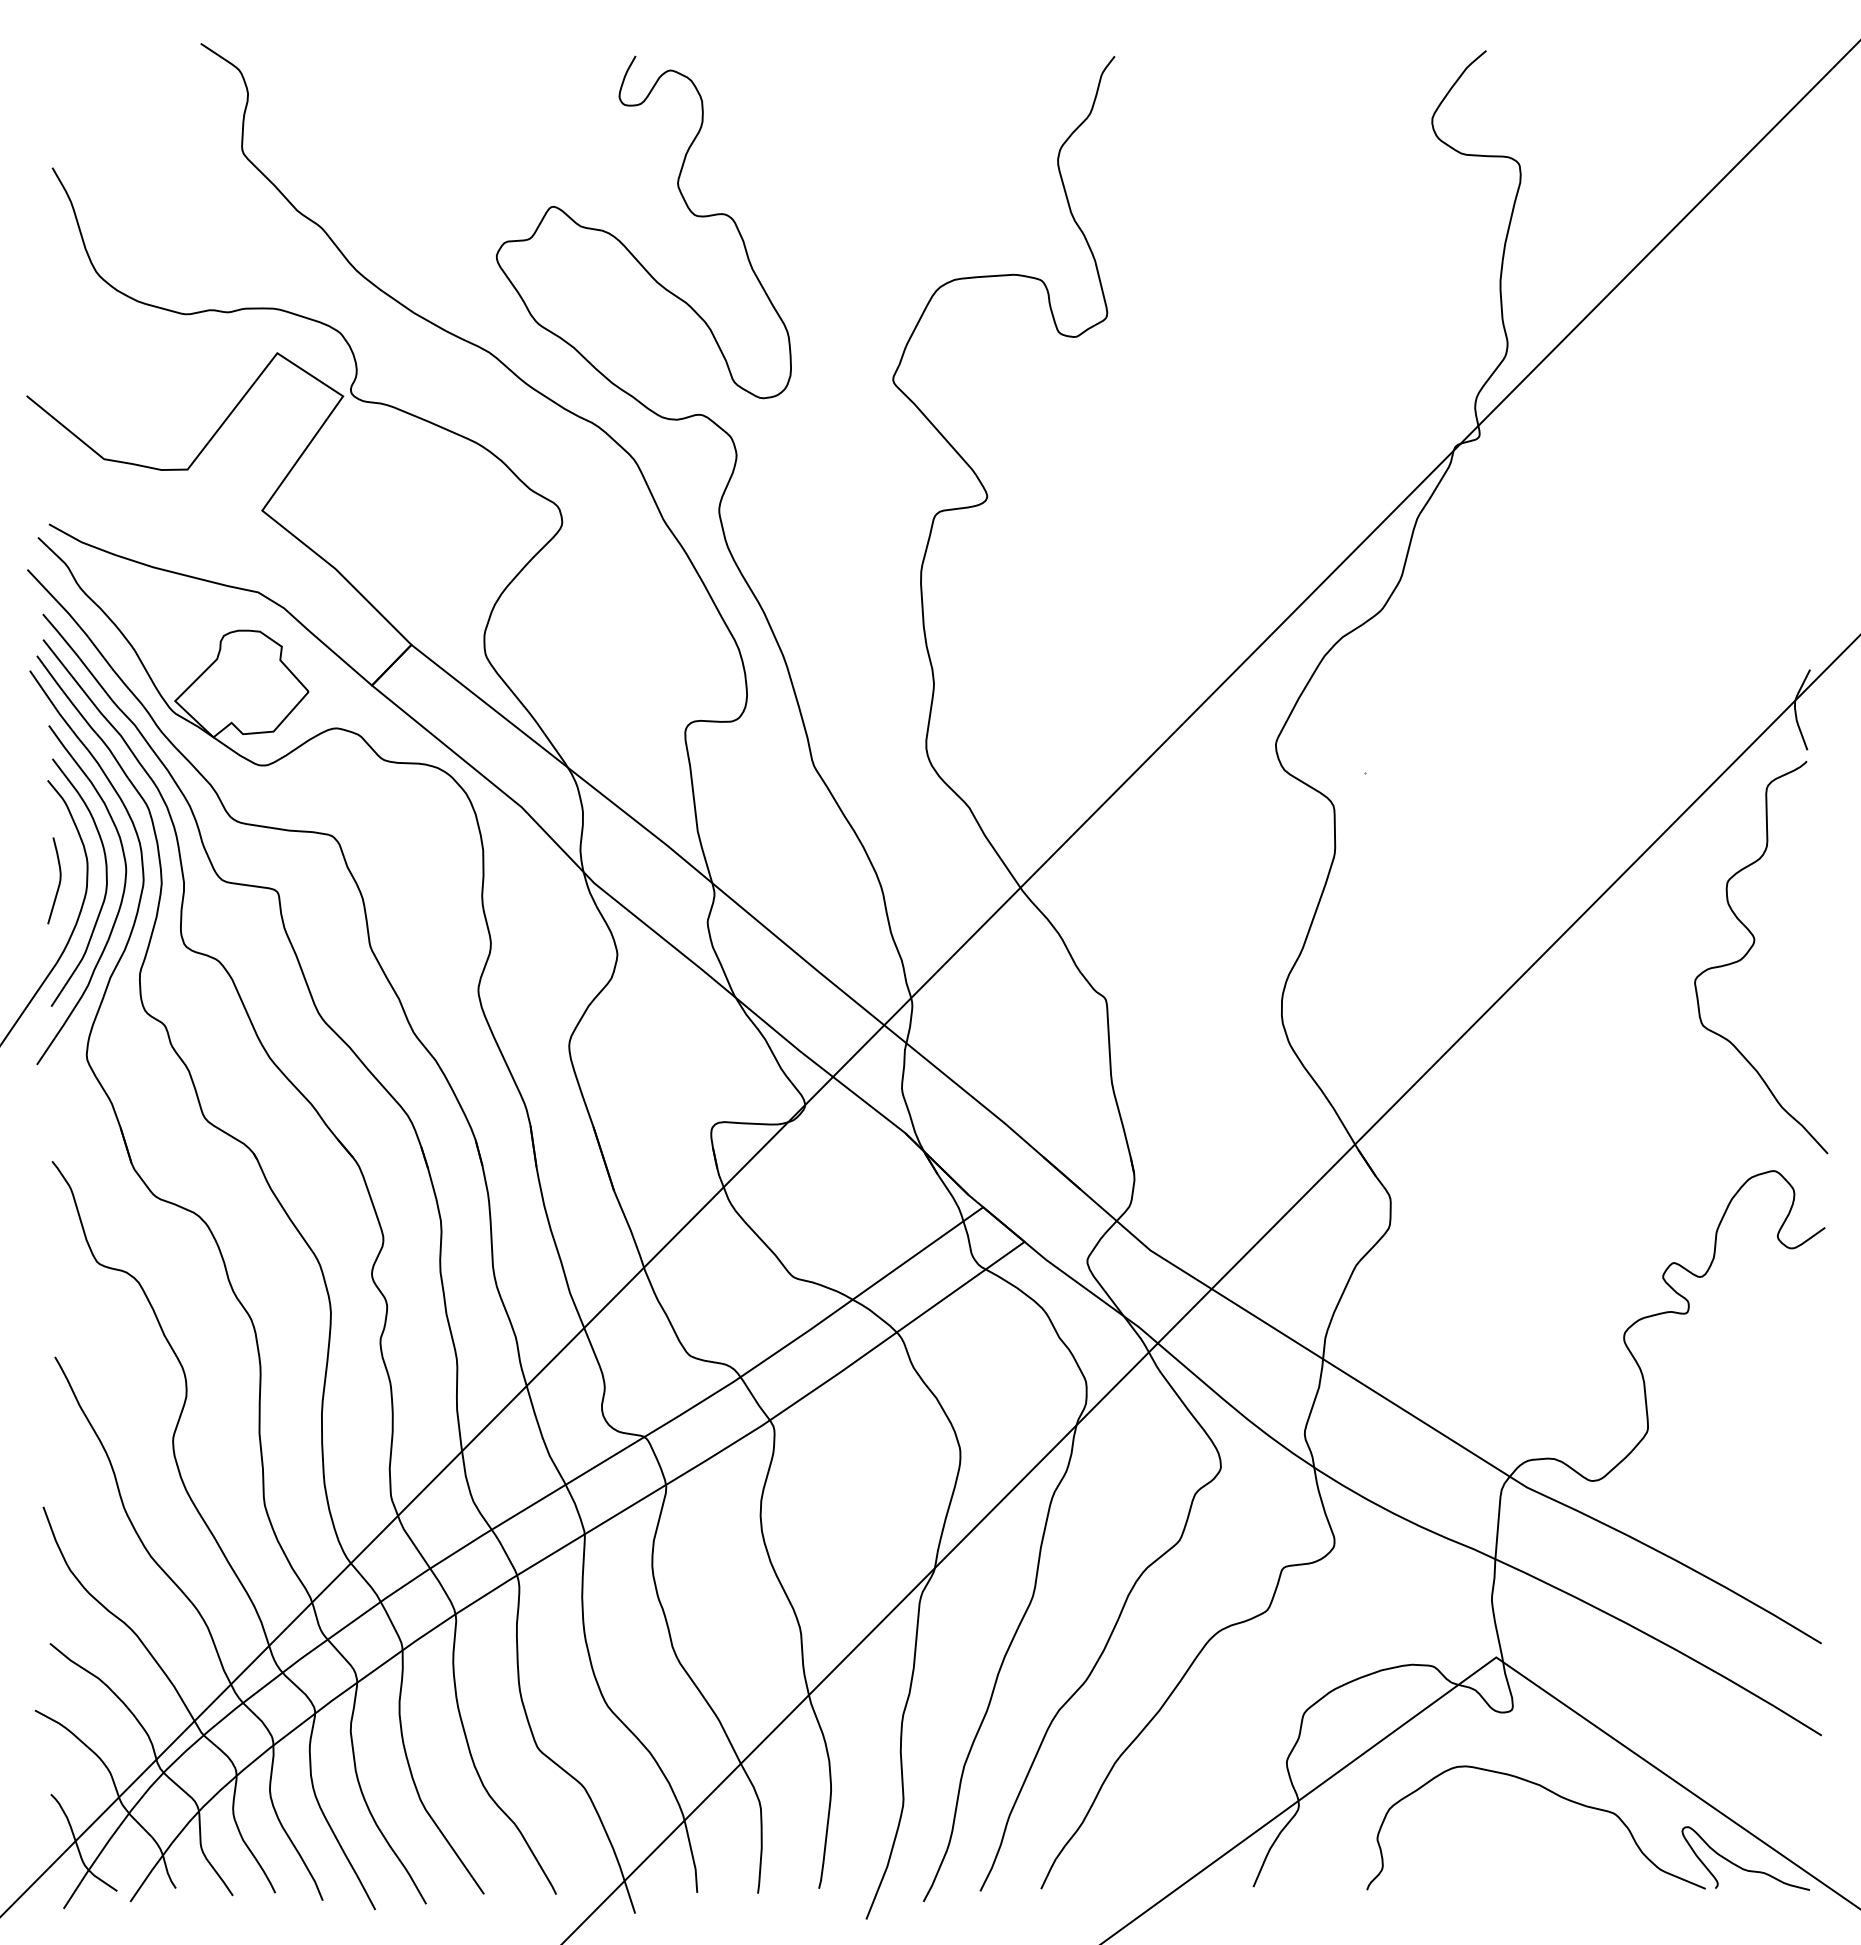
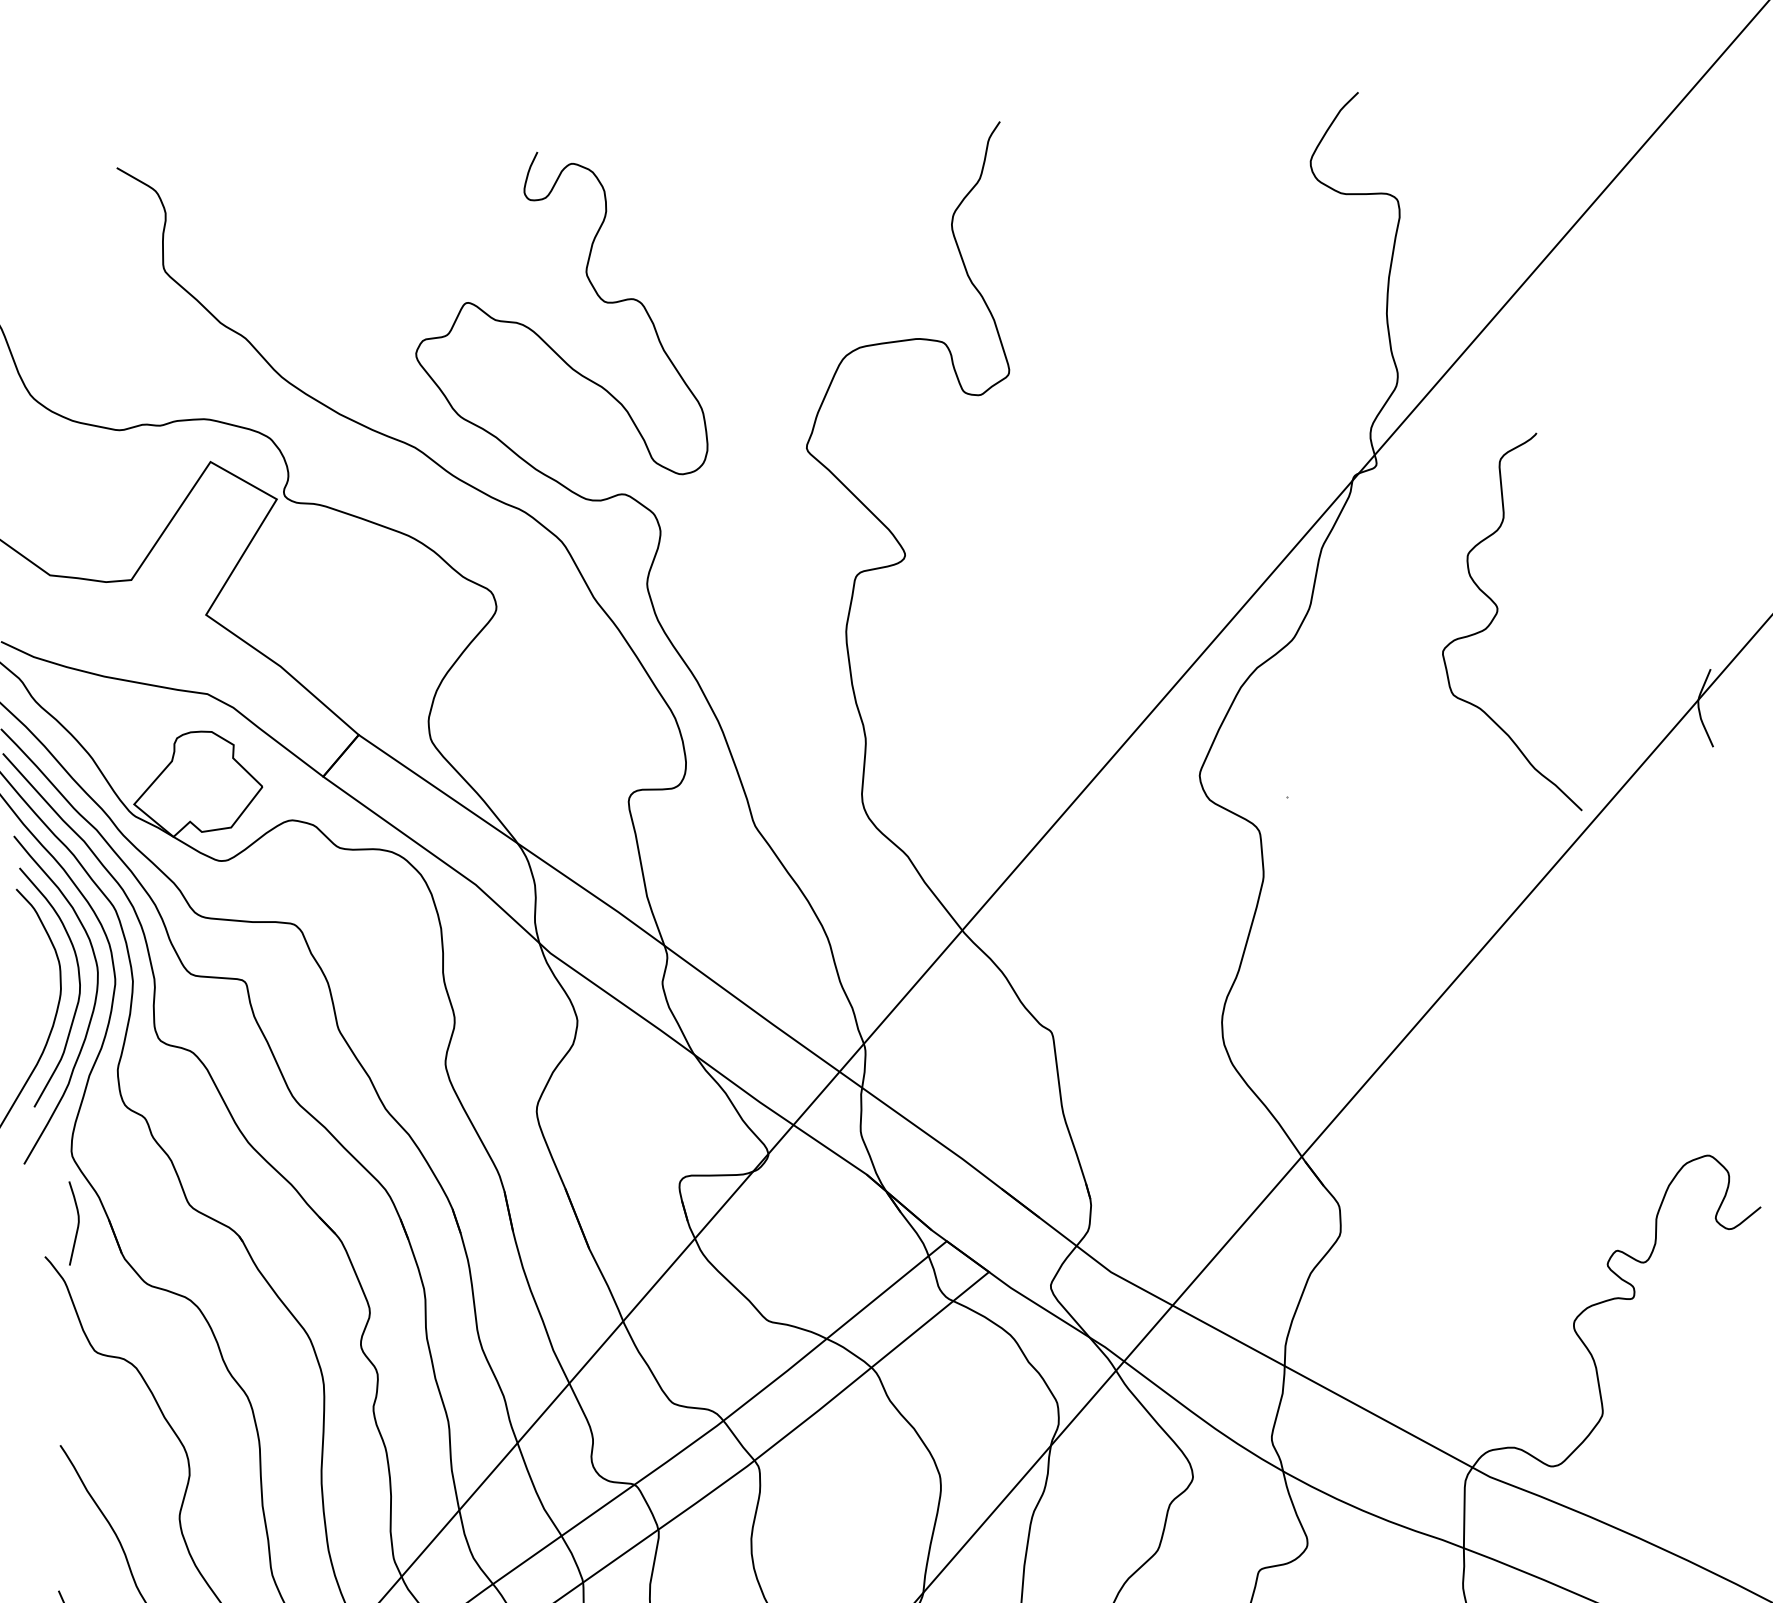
curve: (59, 880) -> (77, 1222), moved
curve: (1750, 950) -> (1494, 619), moved

